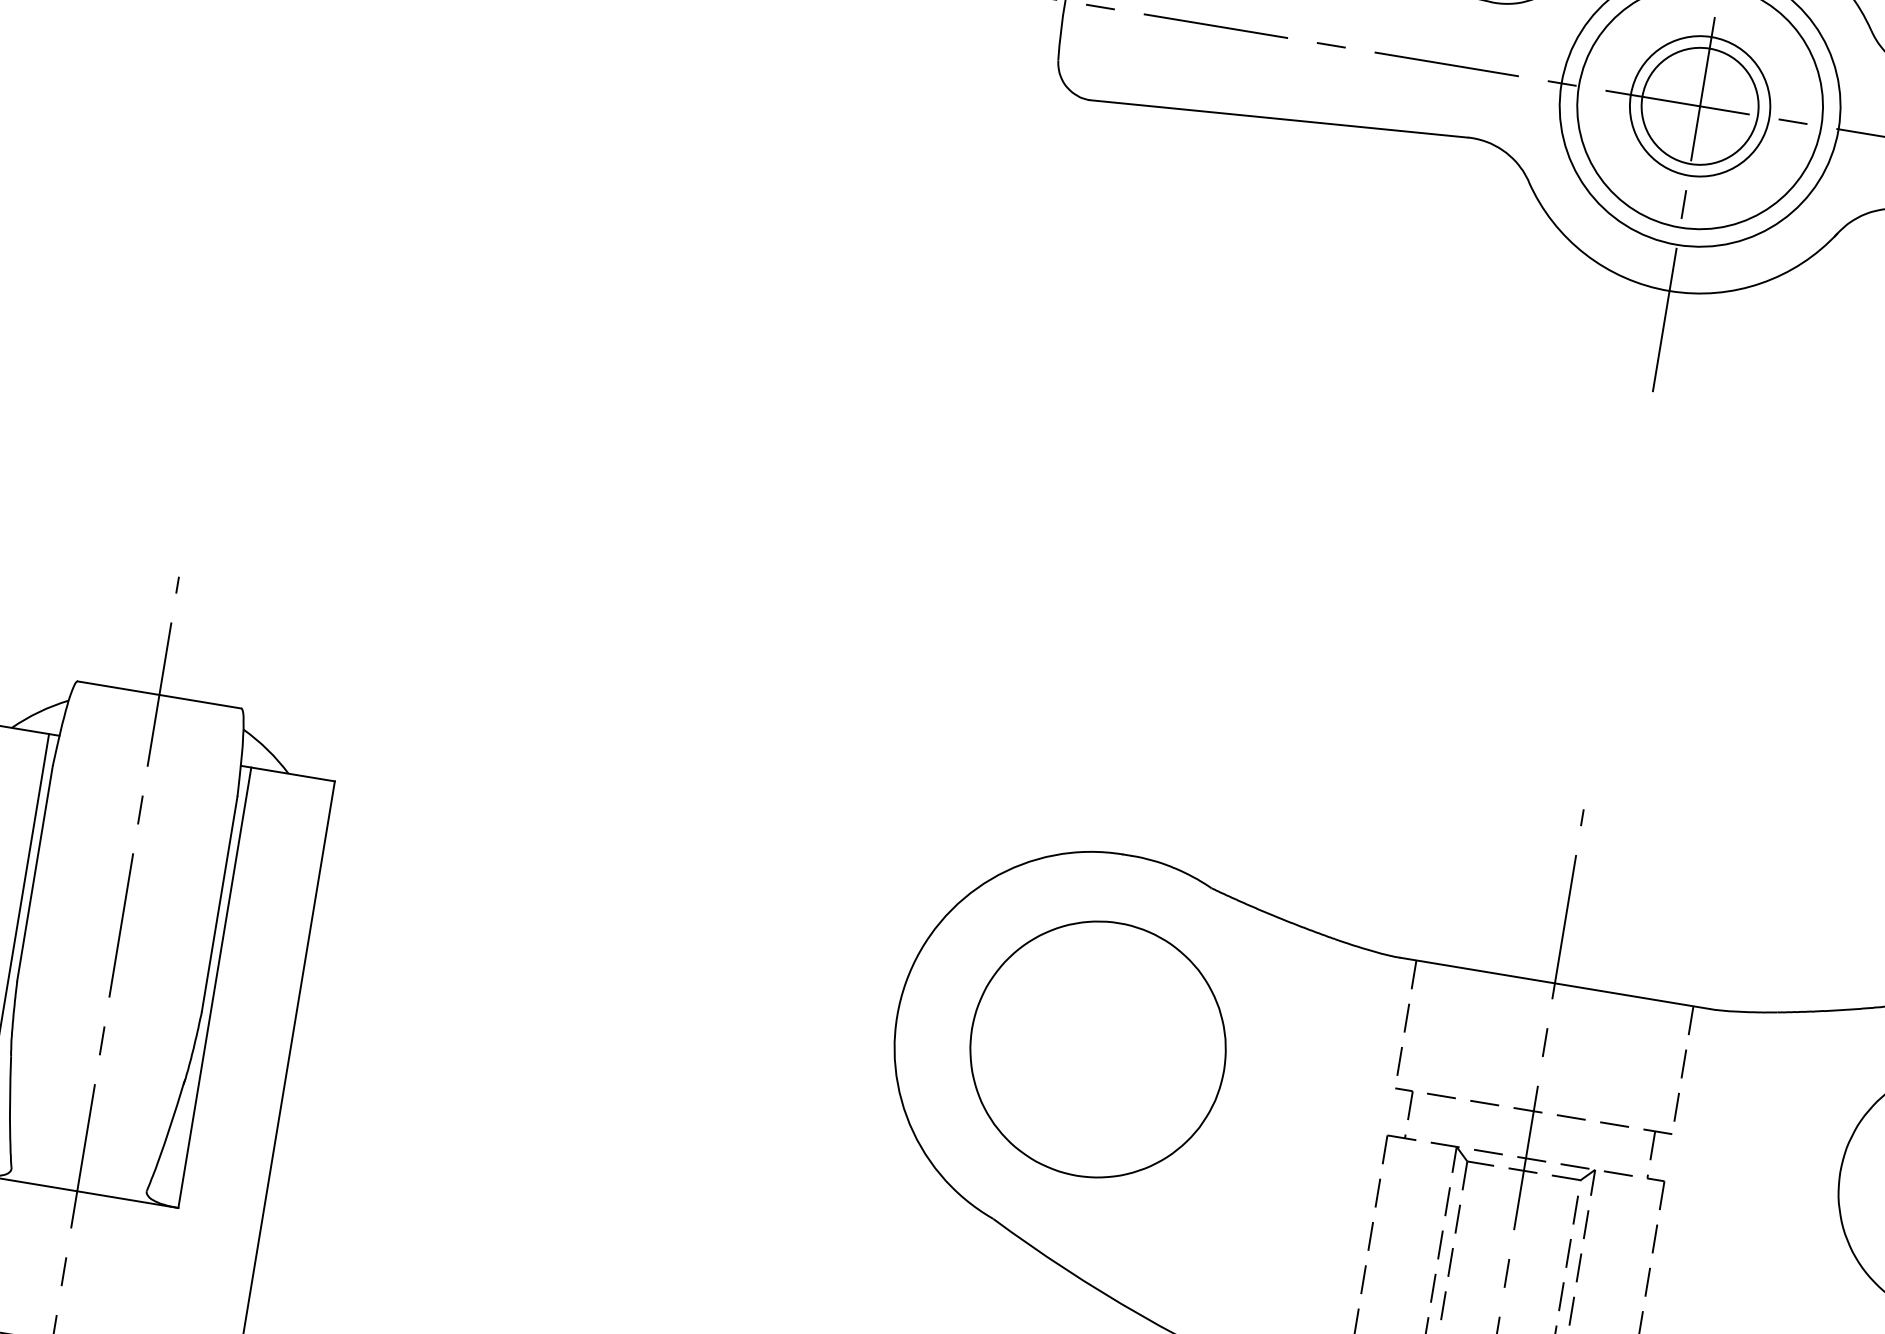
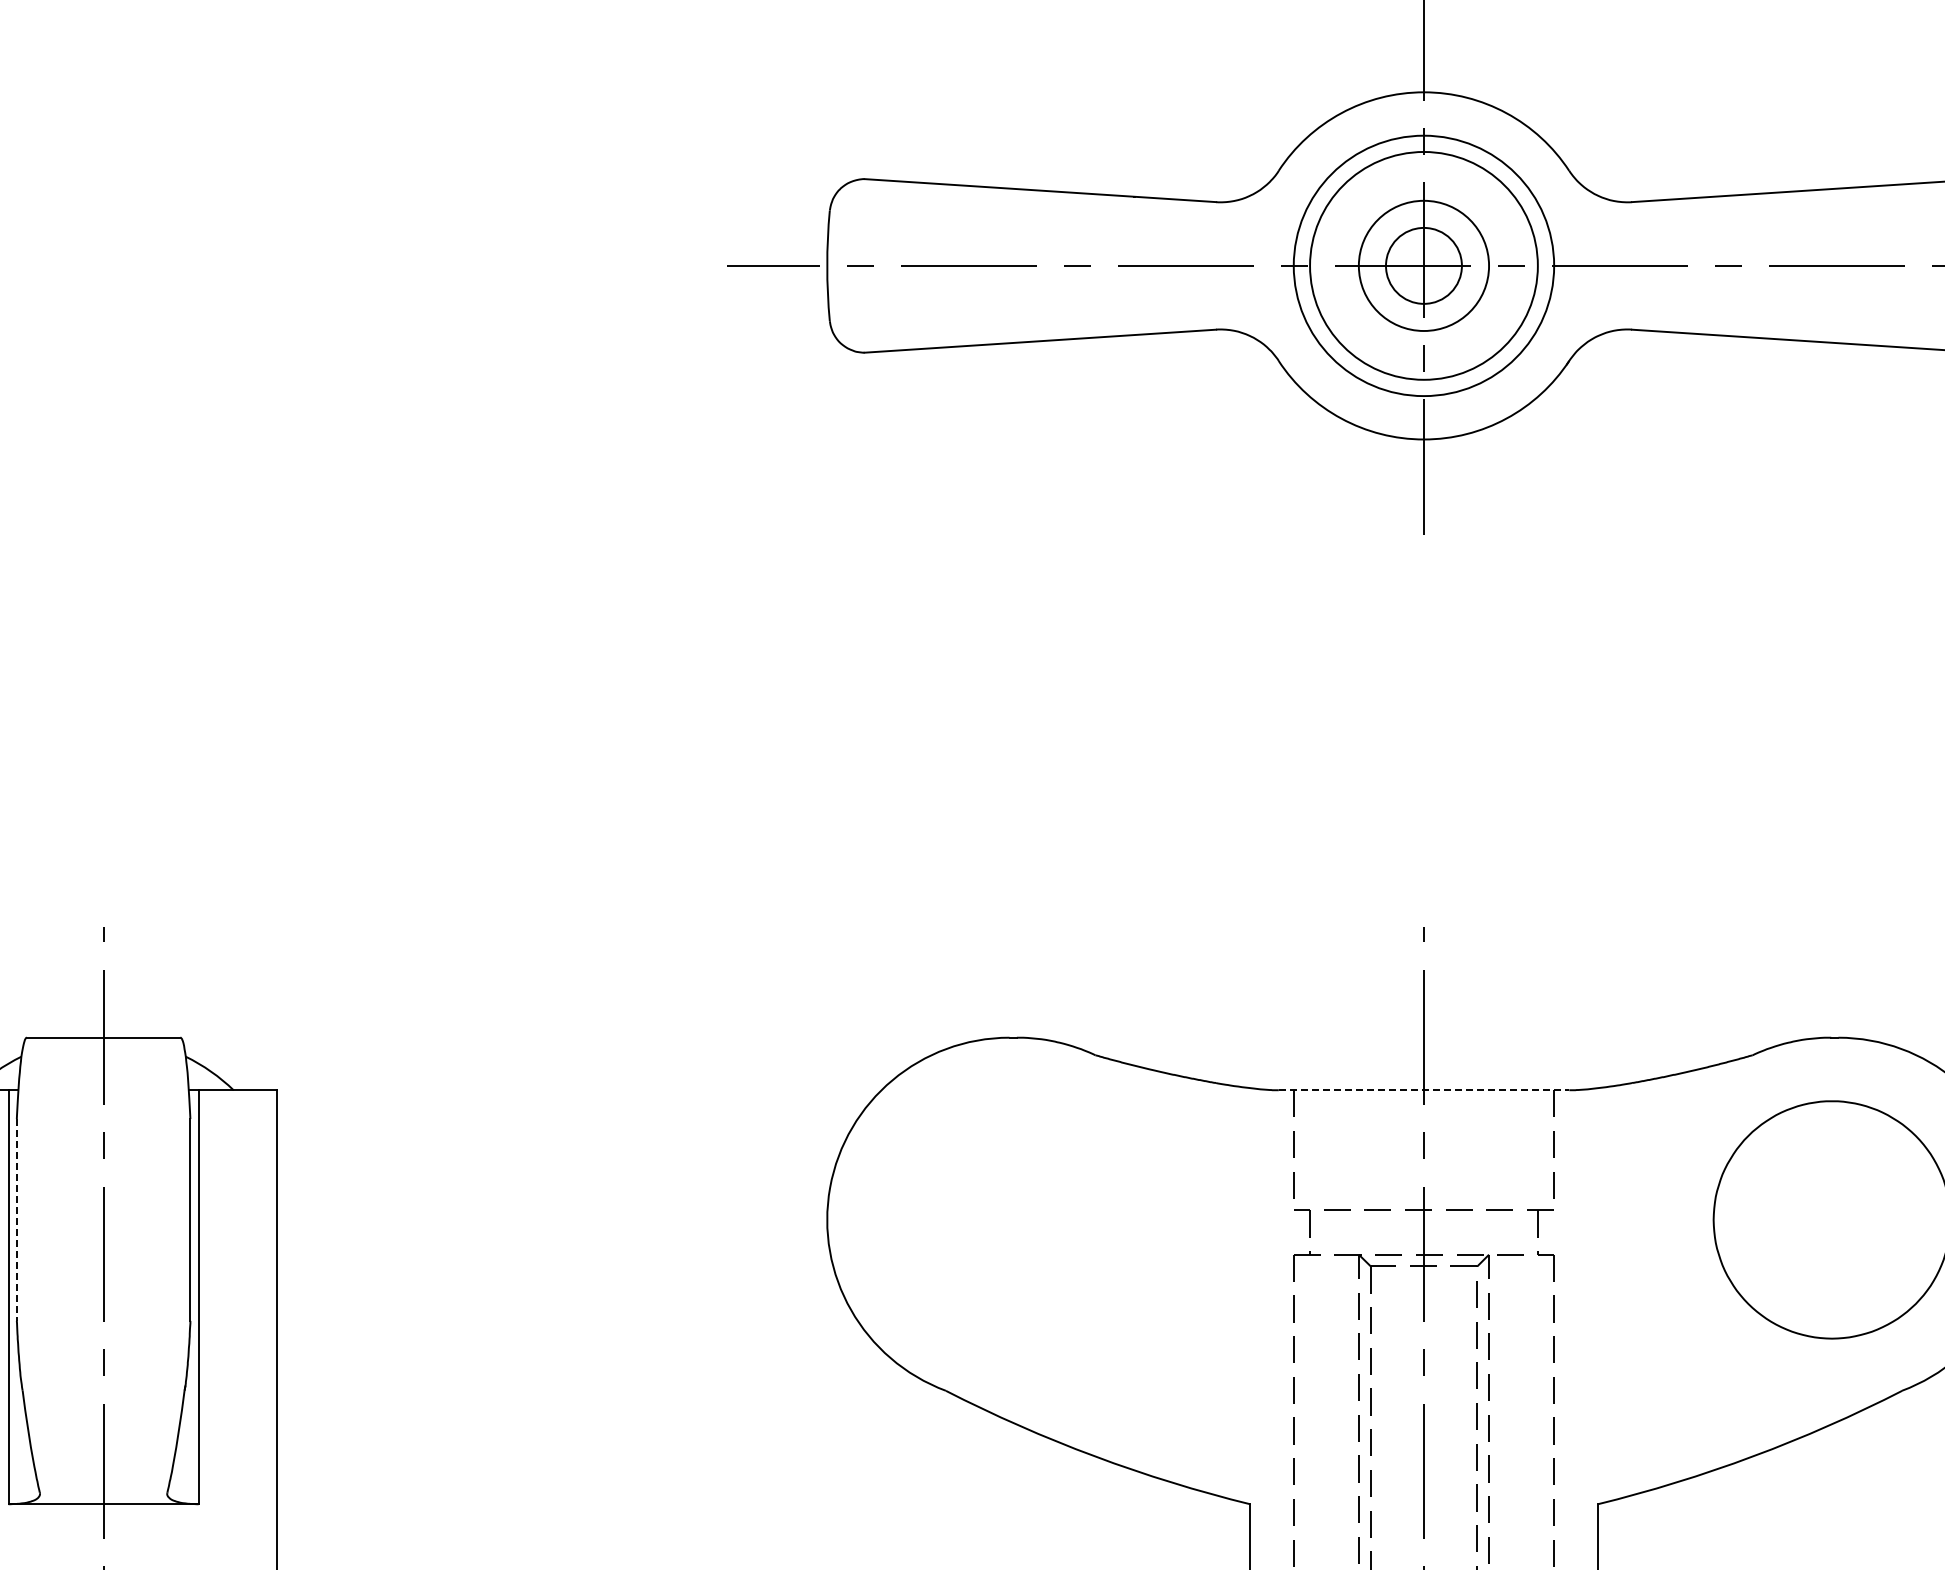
circle: (1699, 105) -> (1423, 265), size x0.7
line: (34, 872) -> (16, 1219), solid -> dashed
line: (1555, 983) -> (1424, 1090), solid -> dashed
part: (1097, 1048) -> (1015, 1219), removed

